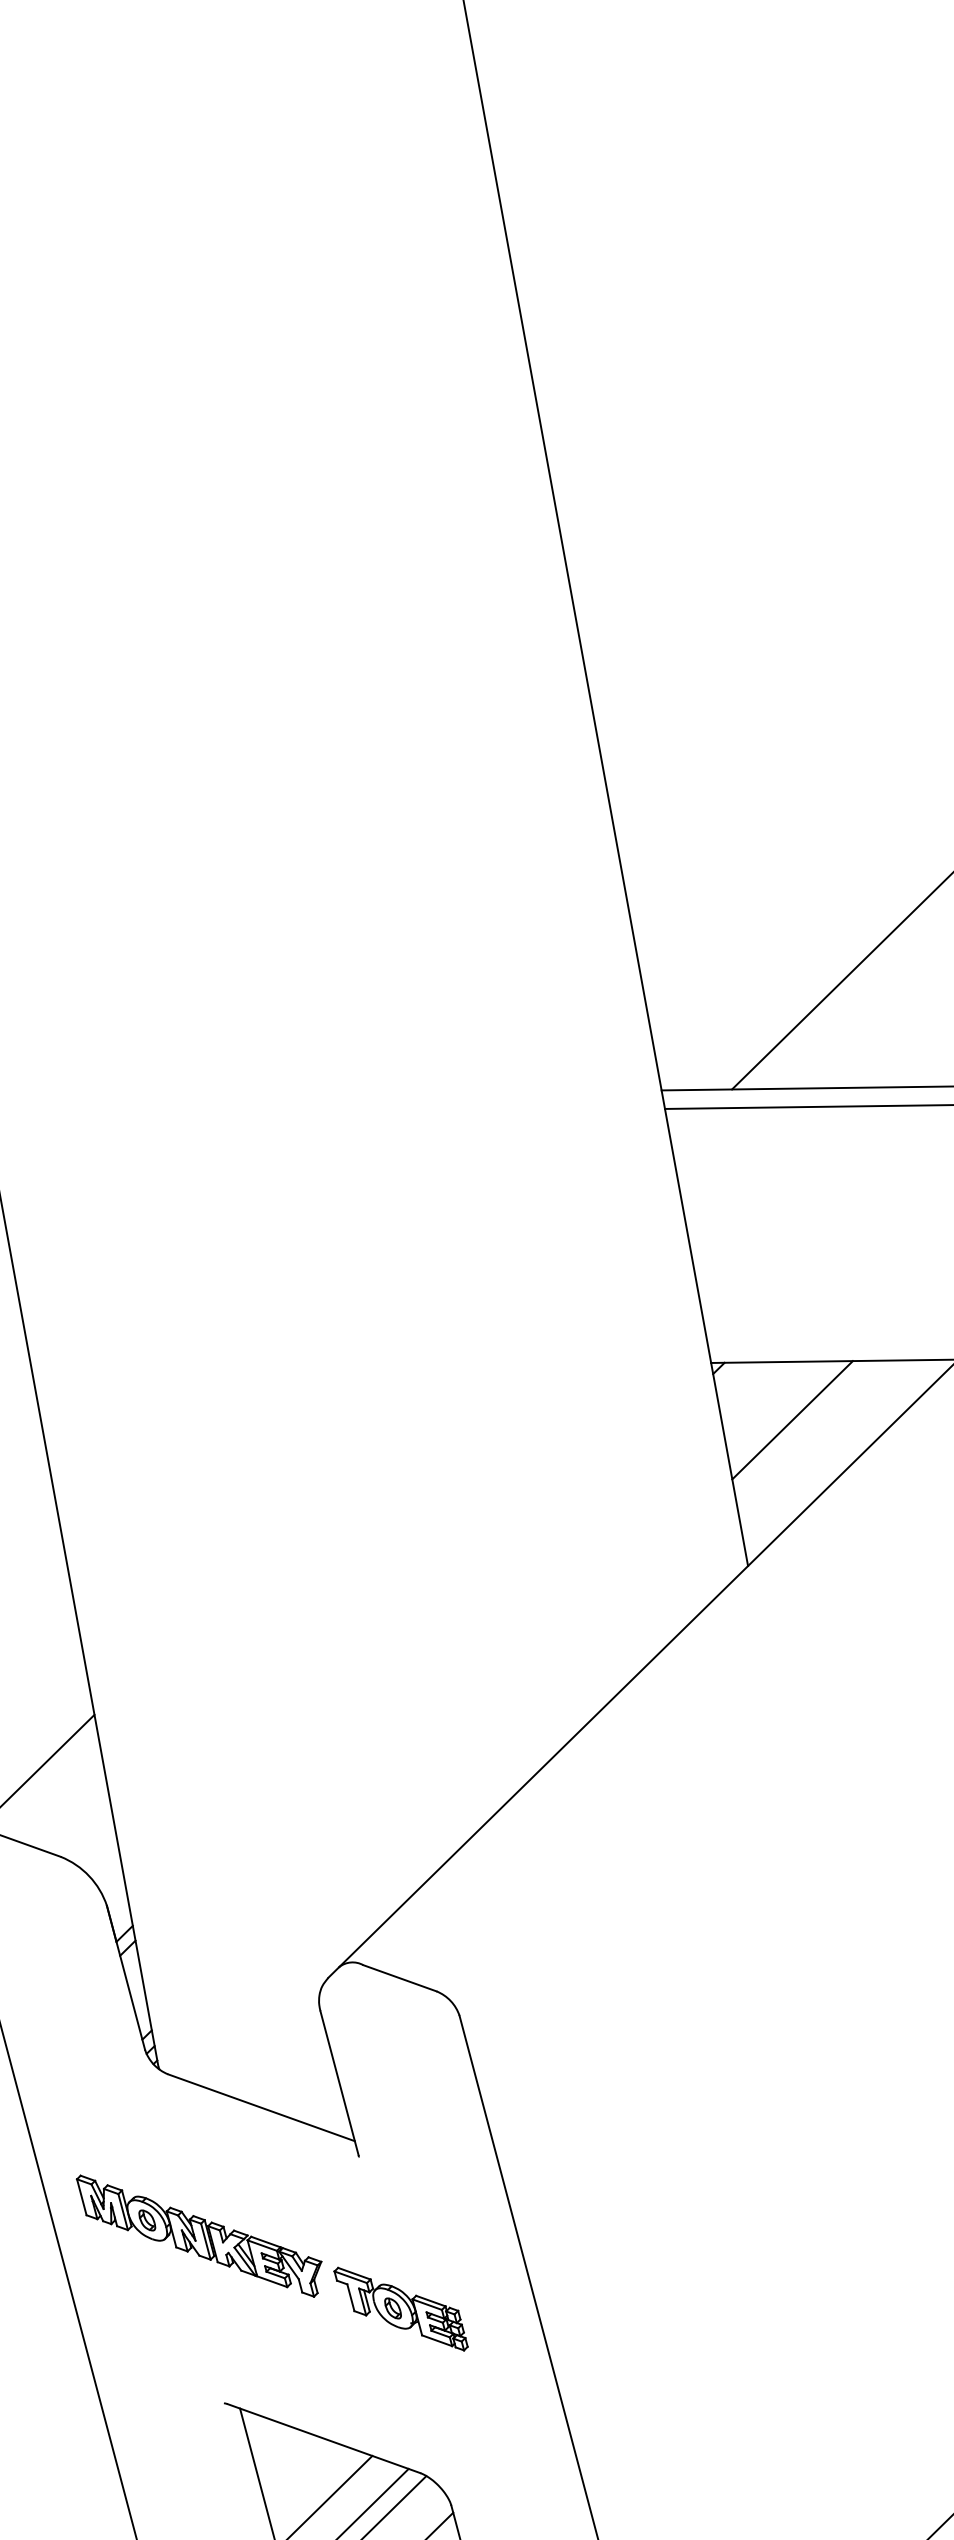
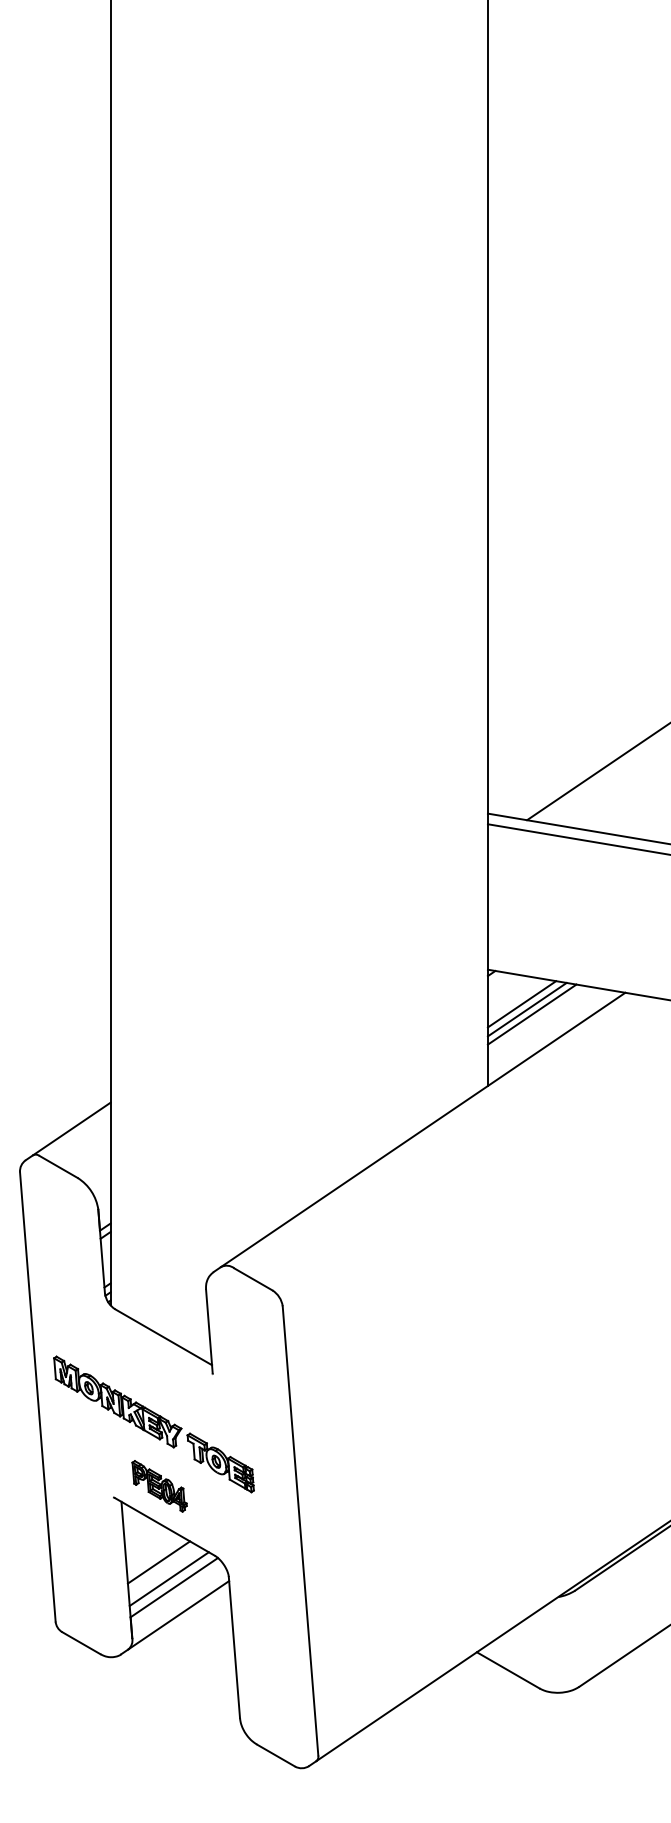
line: (780, 1413) -> (521, 1004), added
line: (801, 1427) -> (531, 1014), added
part: (301, 2369) -> (159, 1486), added

